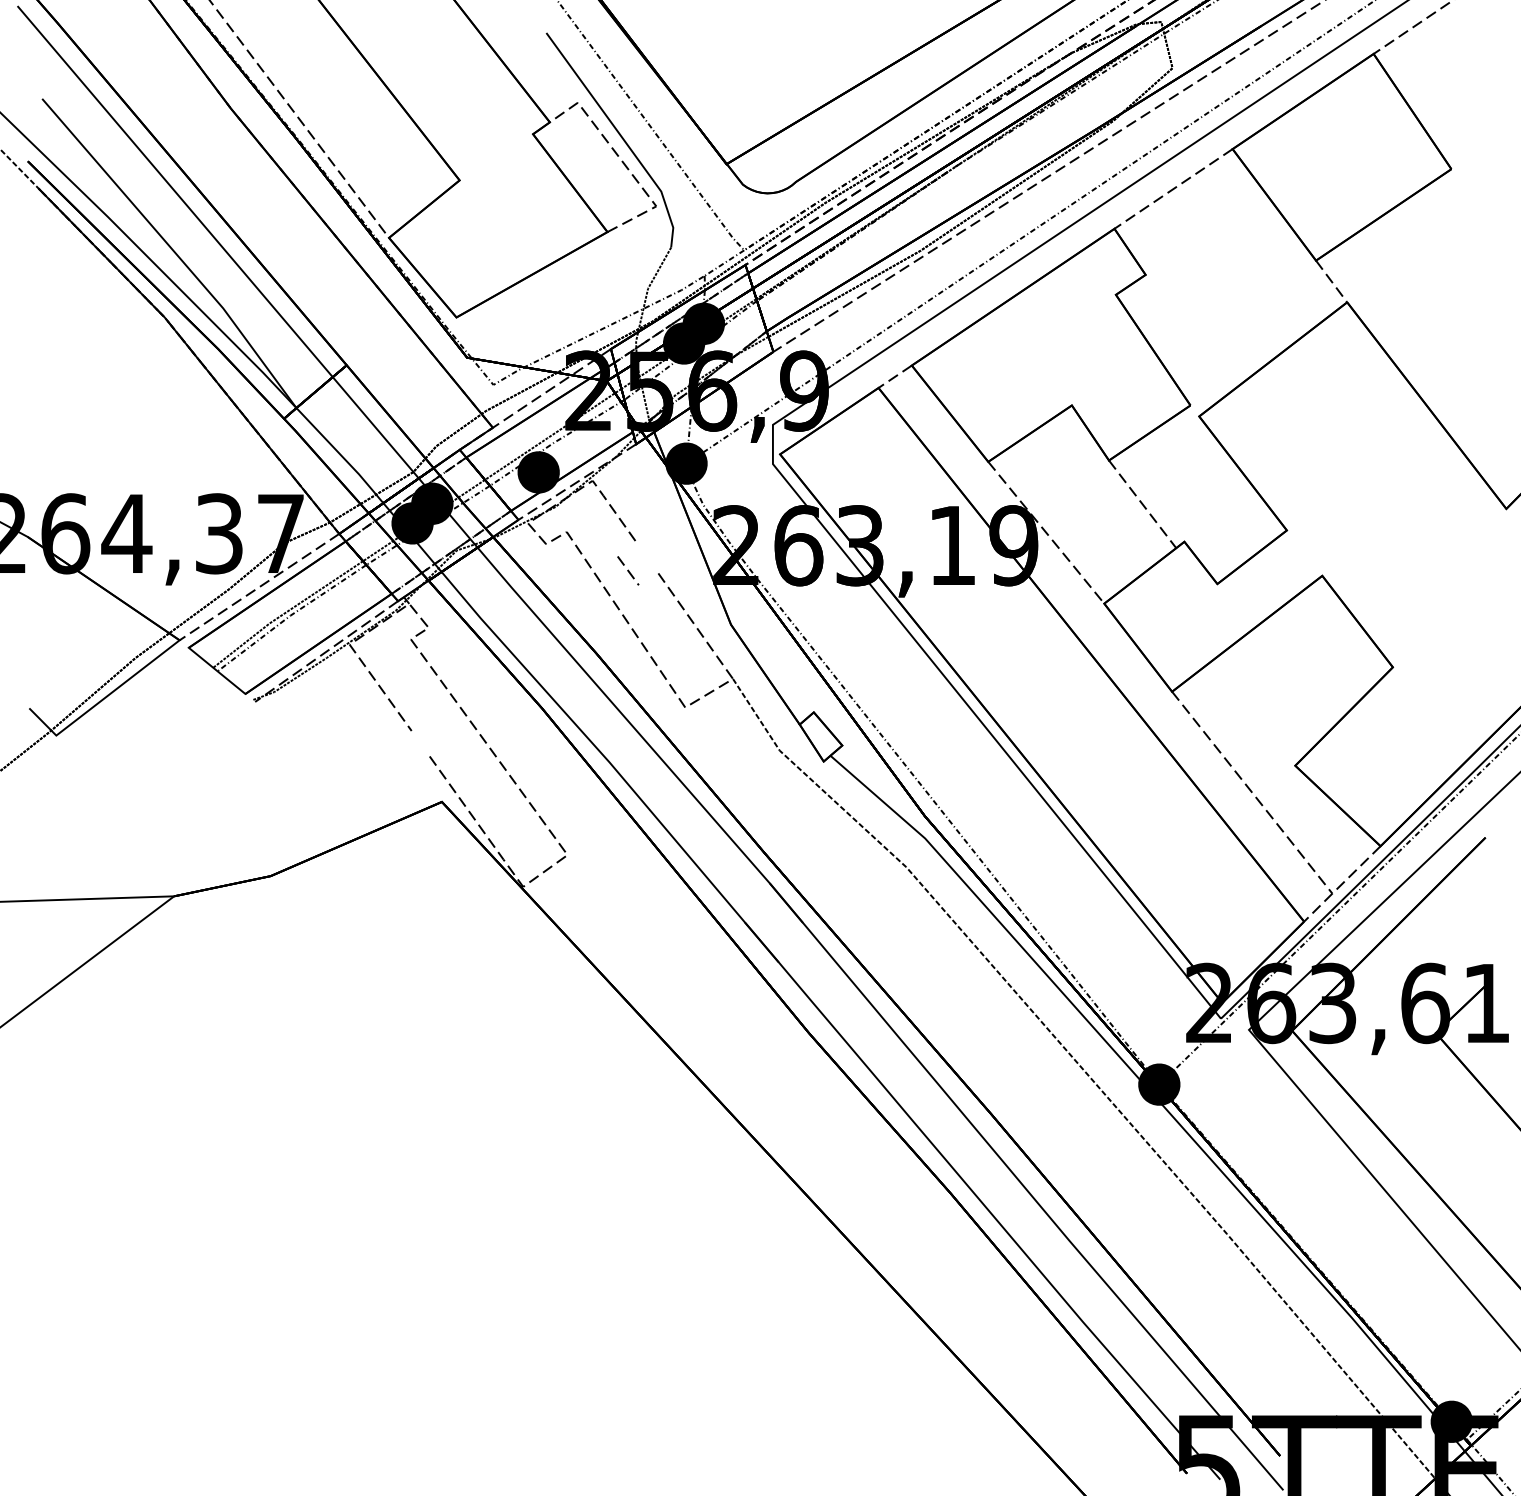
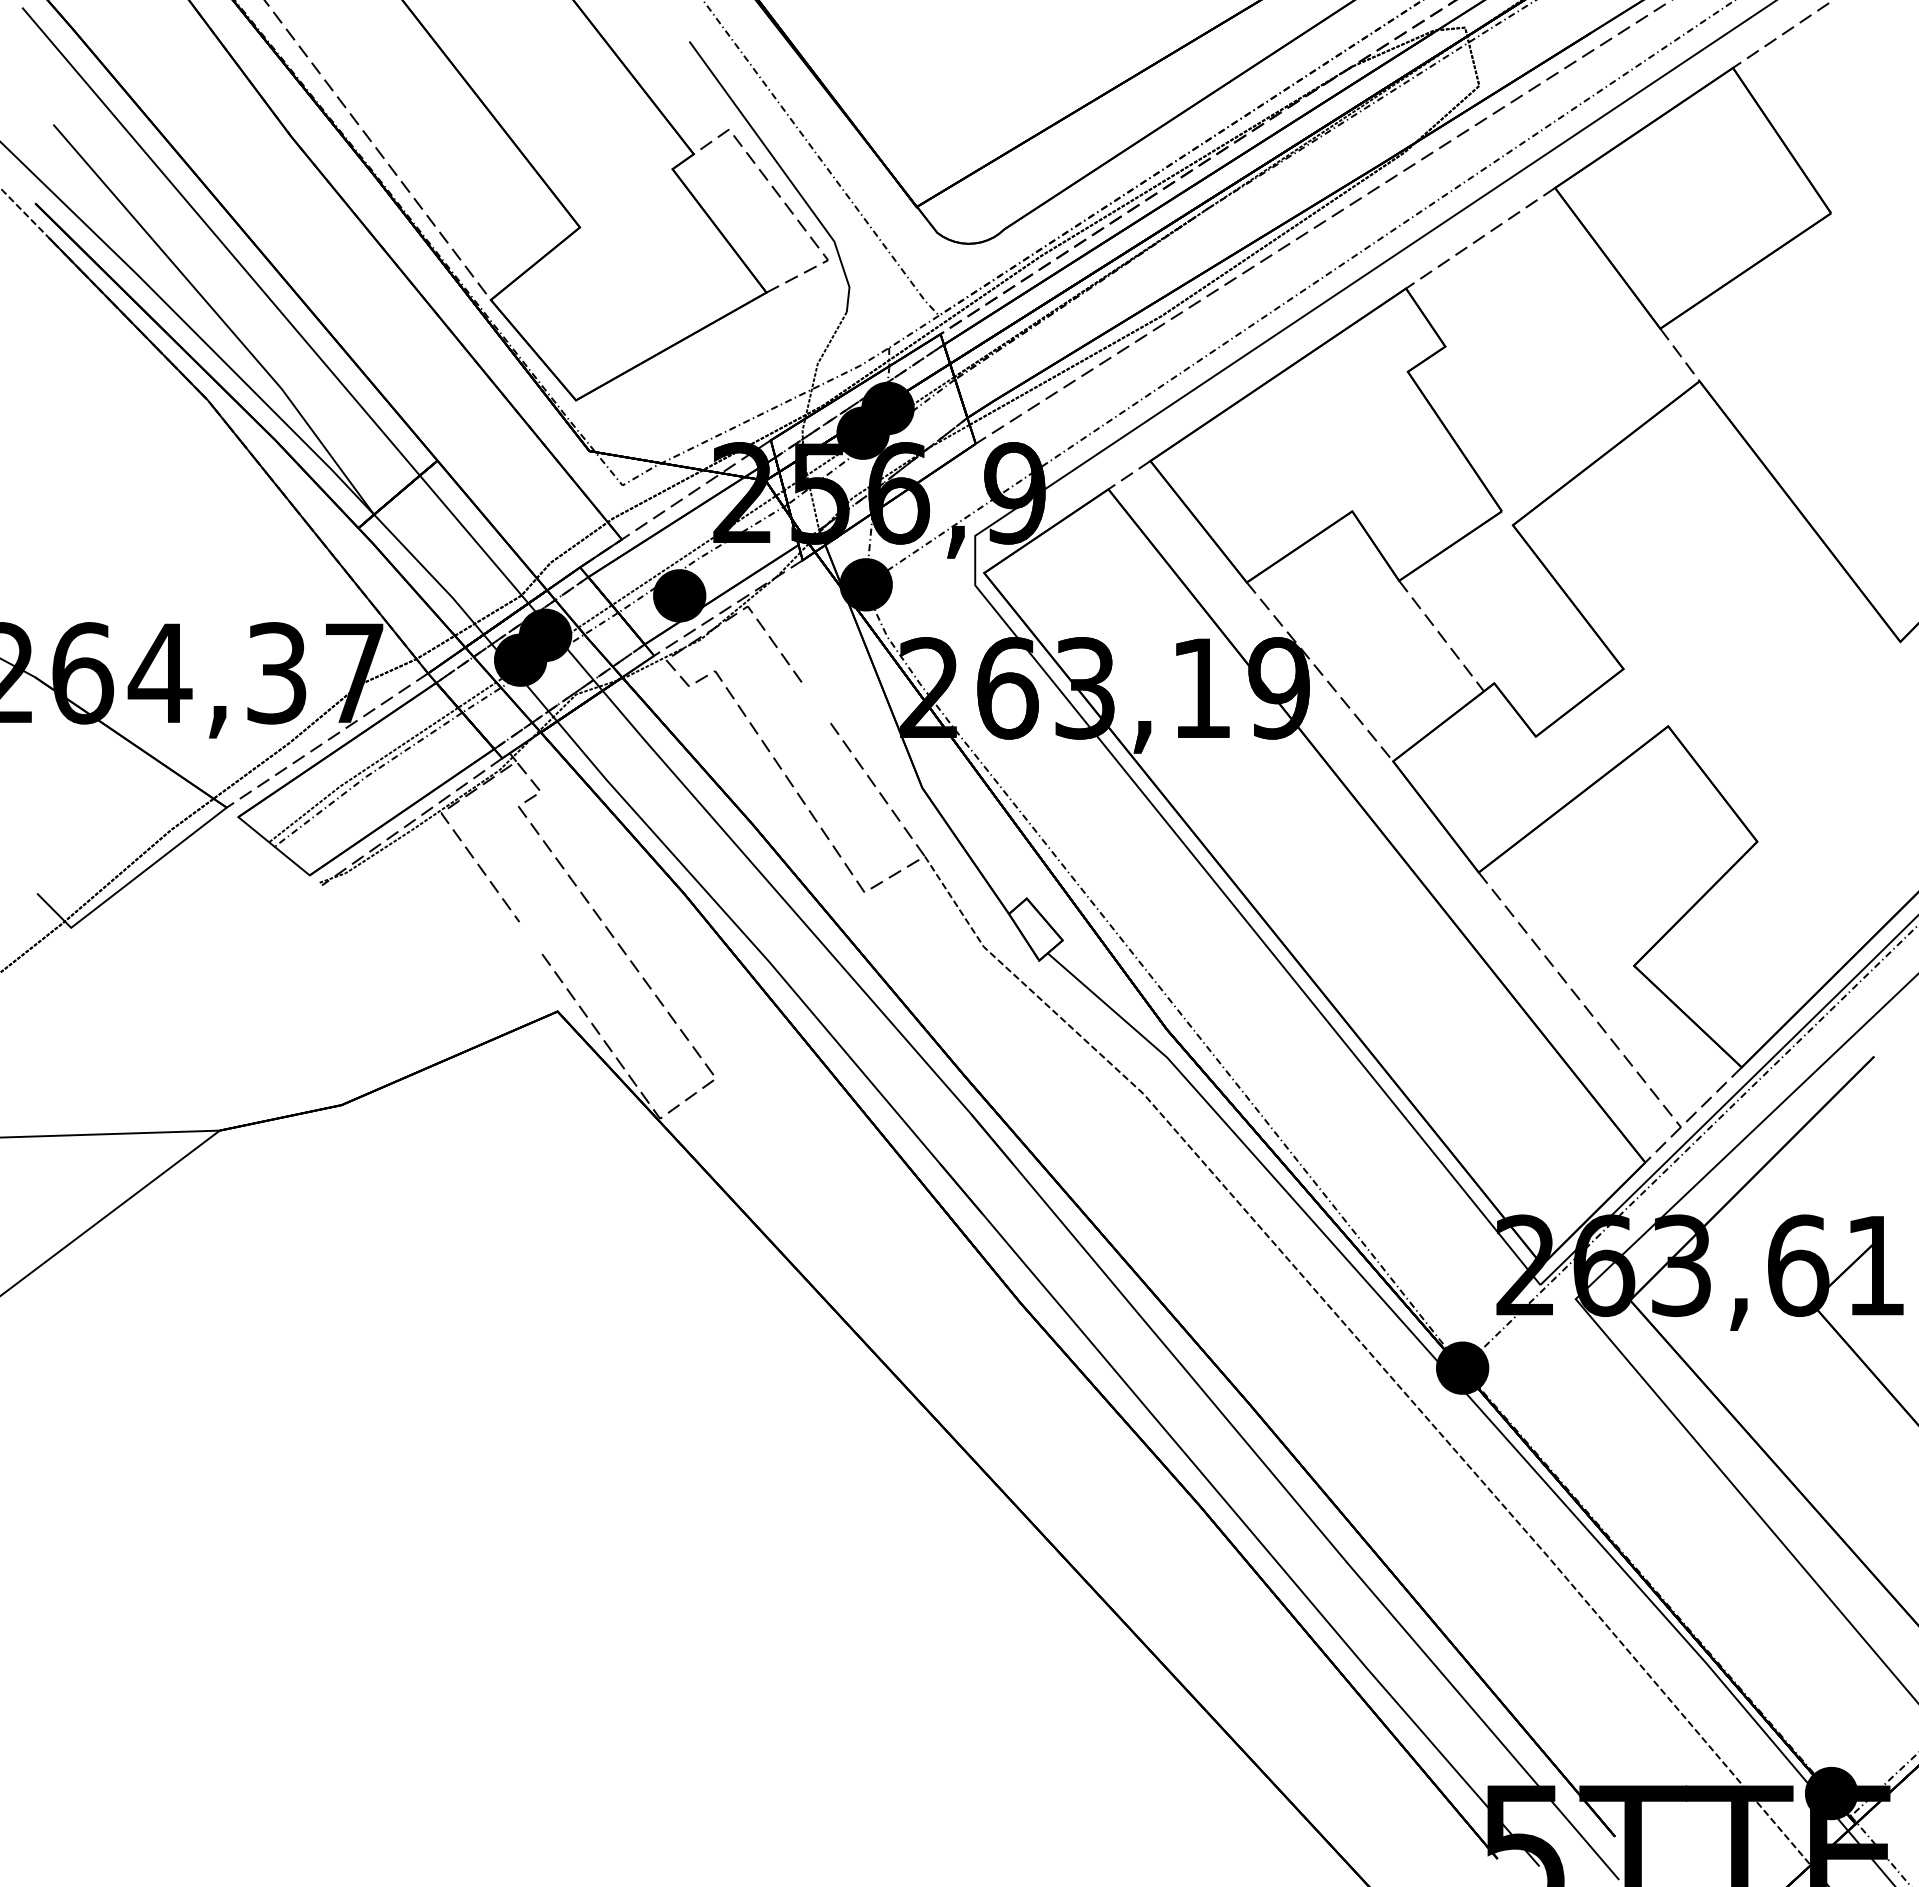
line: (628, 570) -> (792, 719), removed

